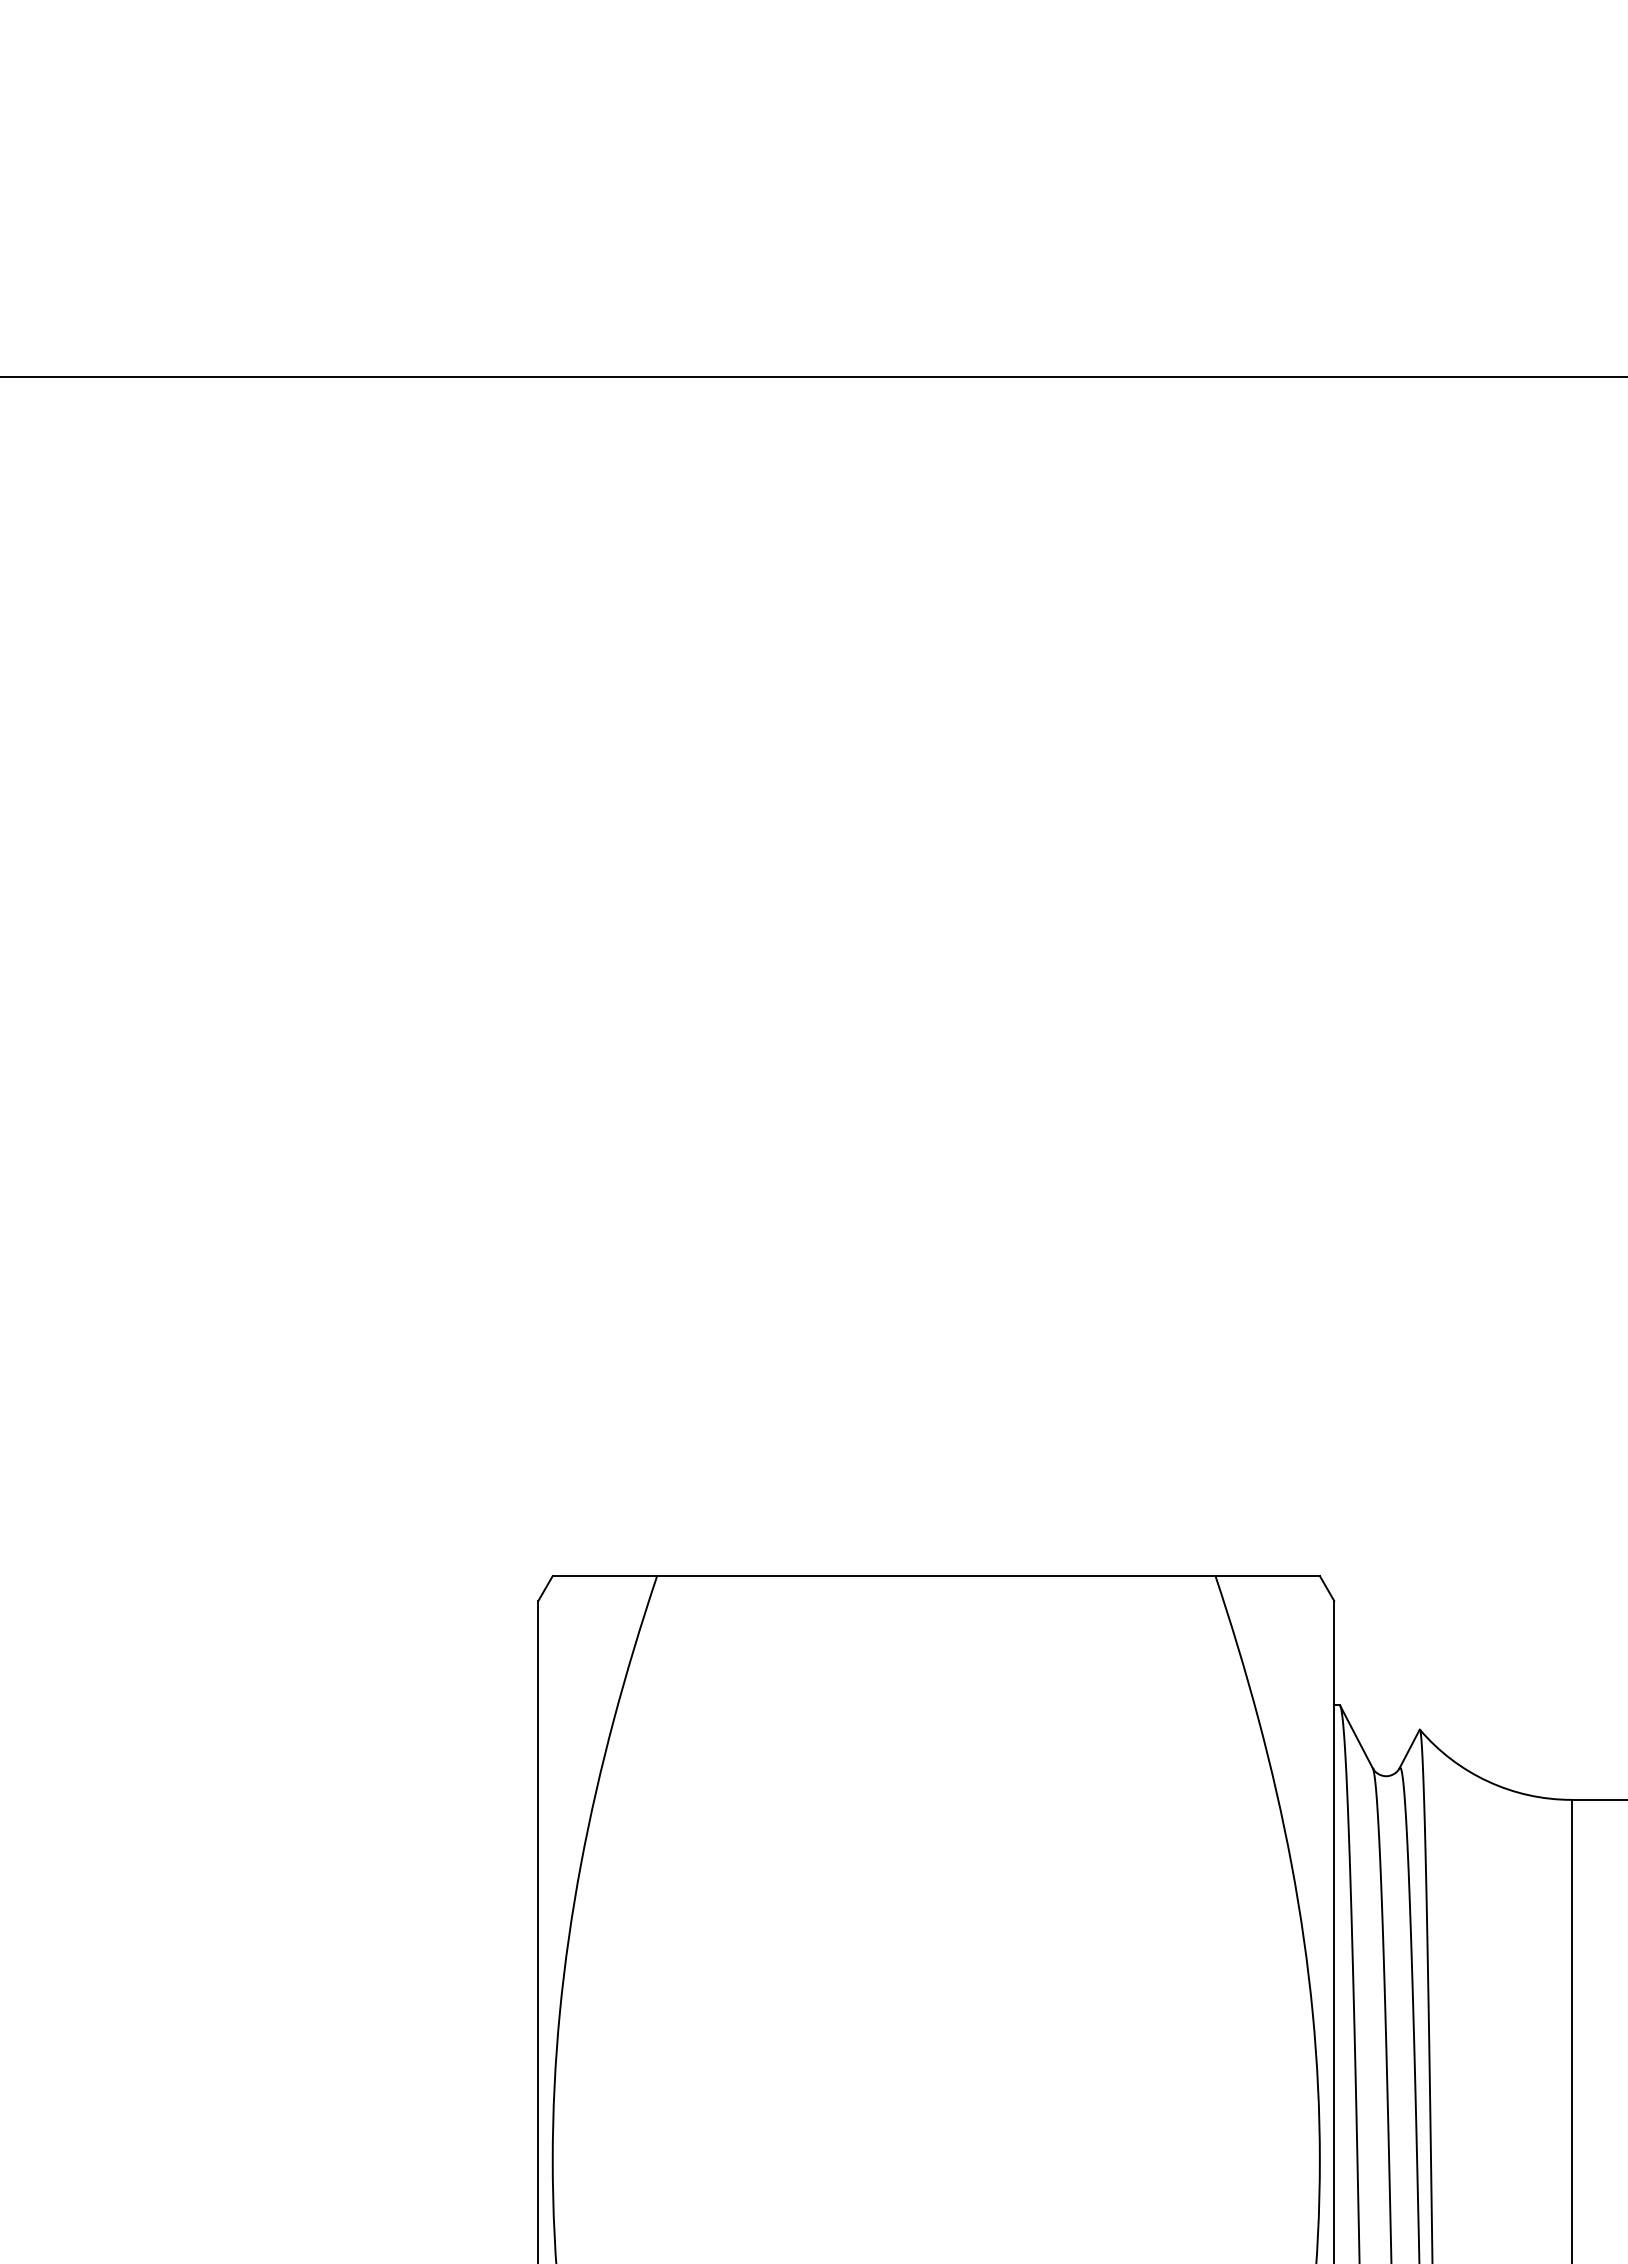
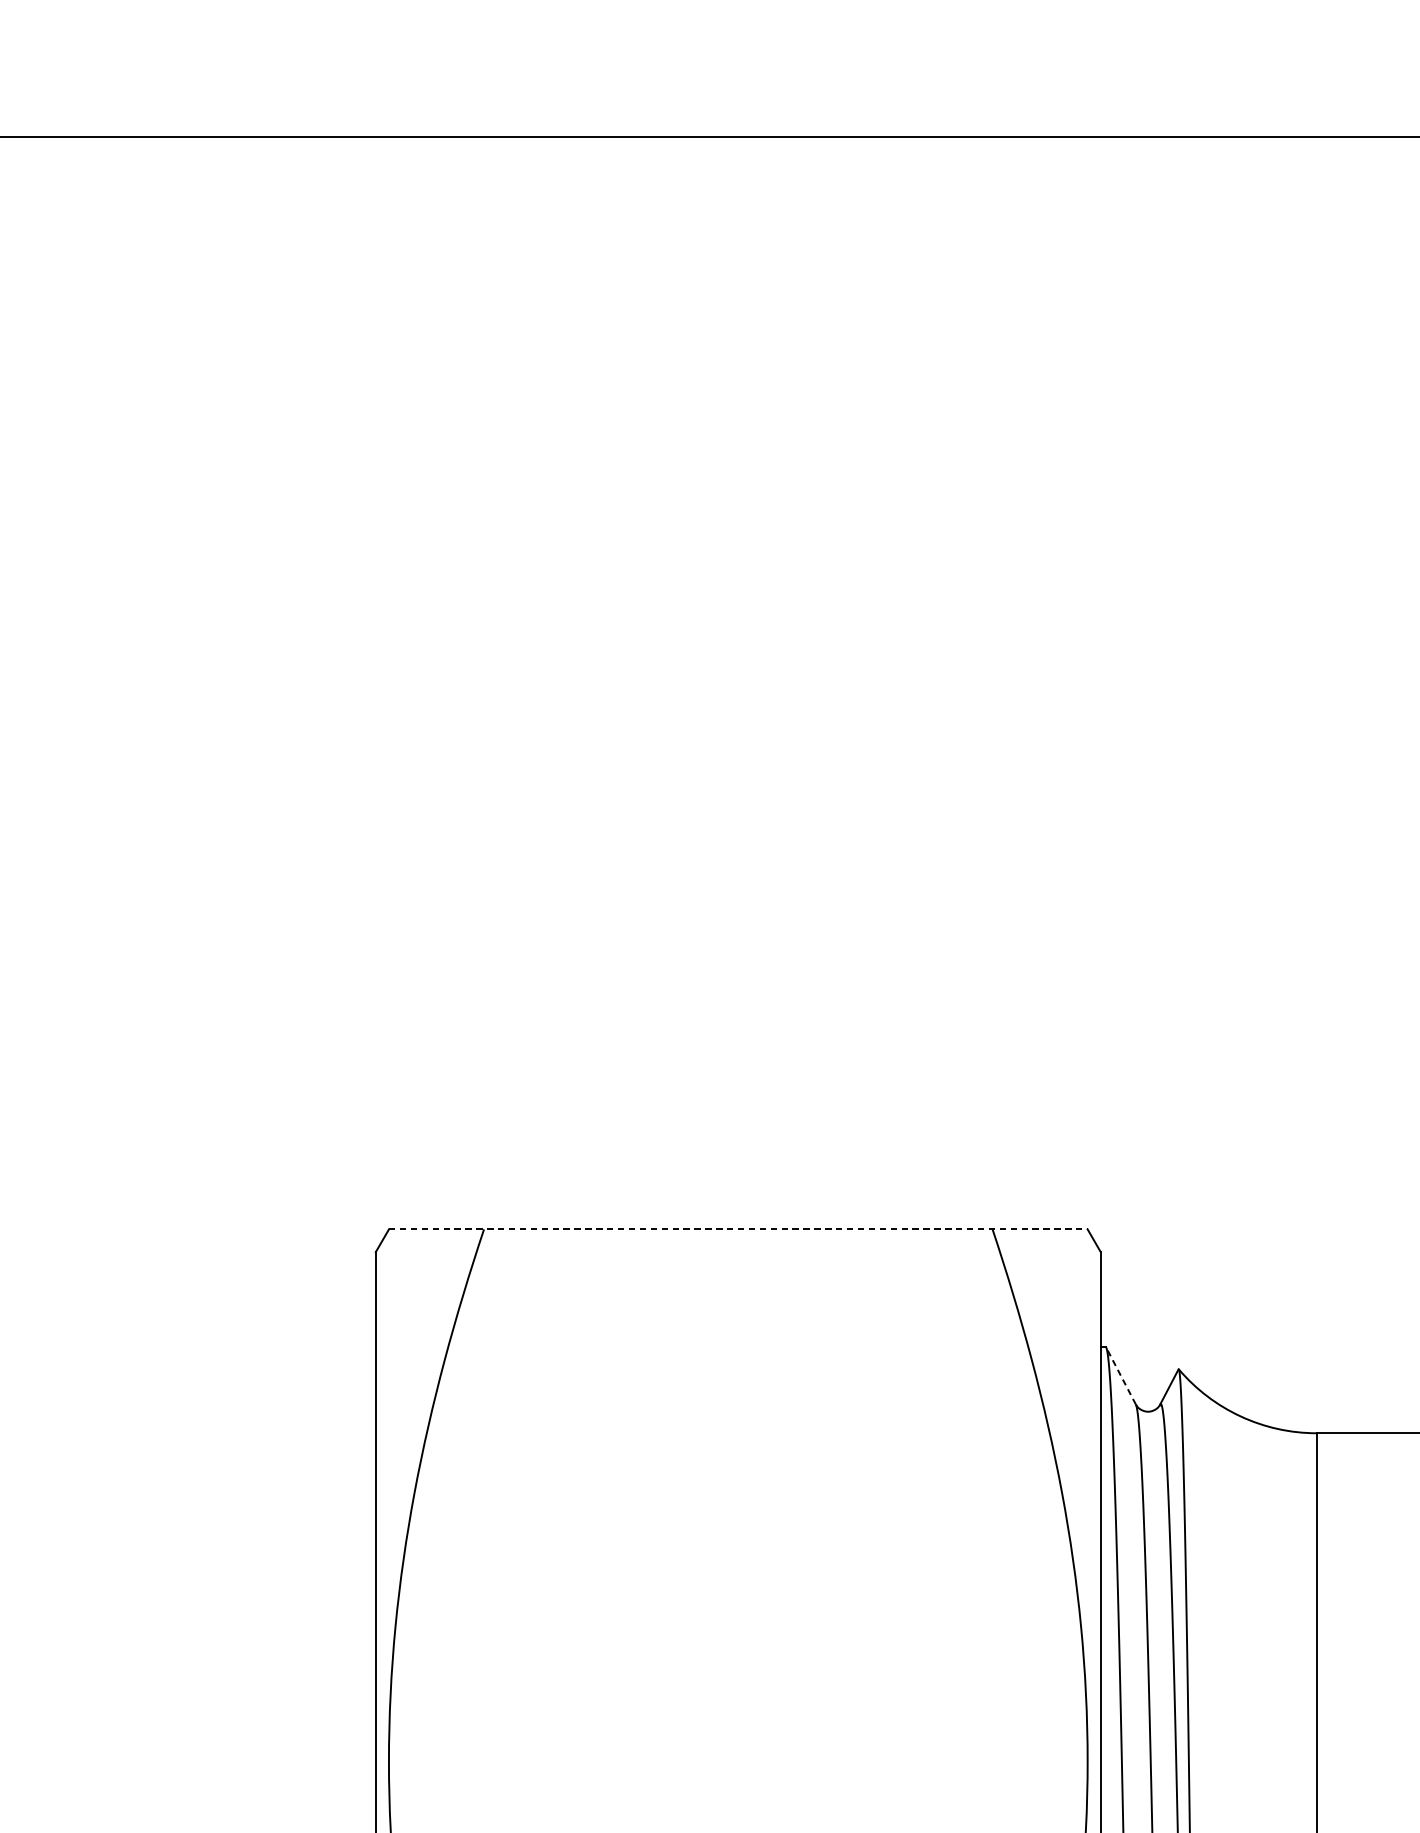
line: (936, 1576) -> (738, 1229), solid -> dashed
line: (1356, 1736) -> (1121, 1375), solid -> dashed

